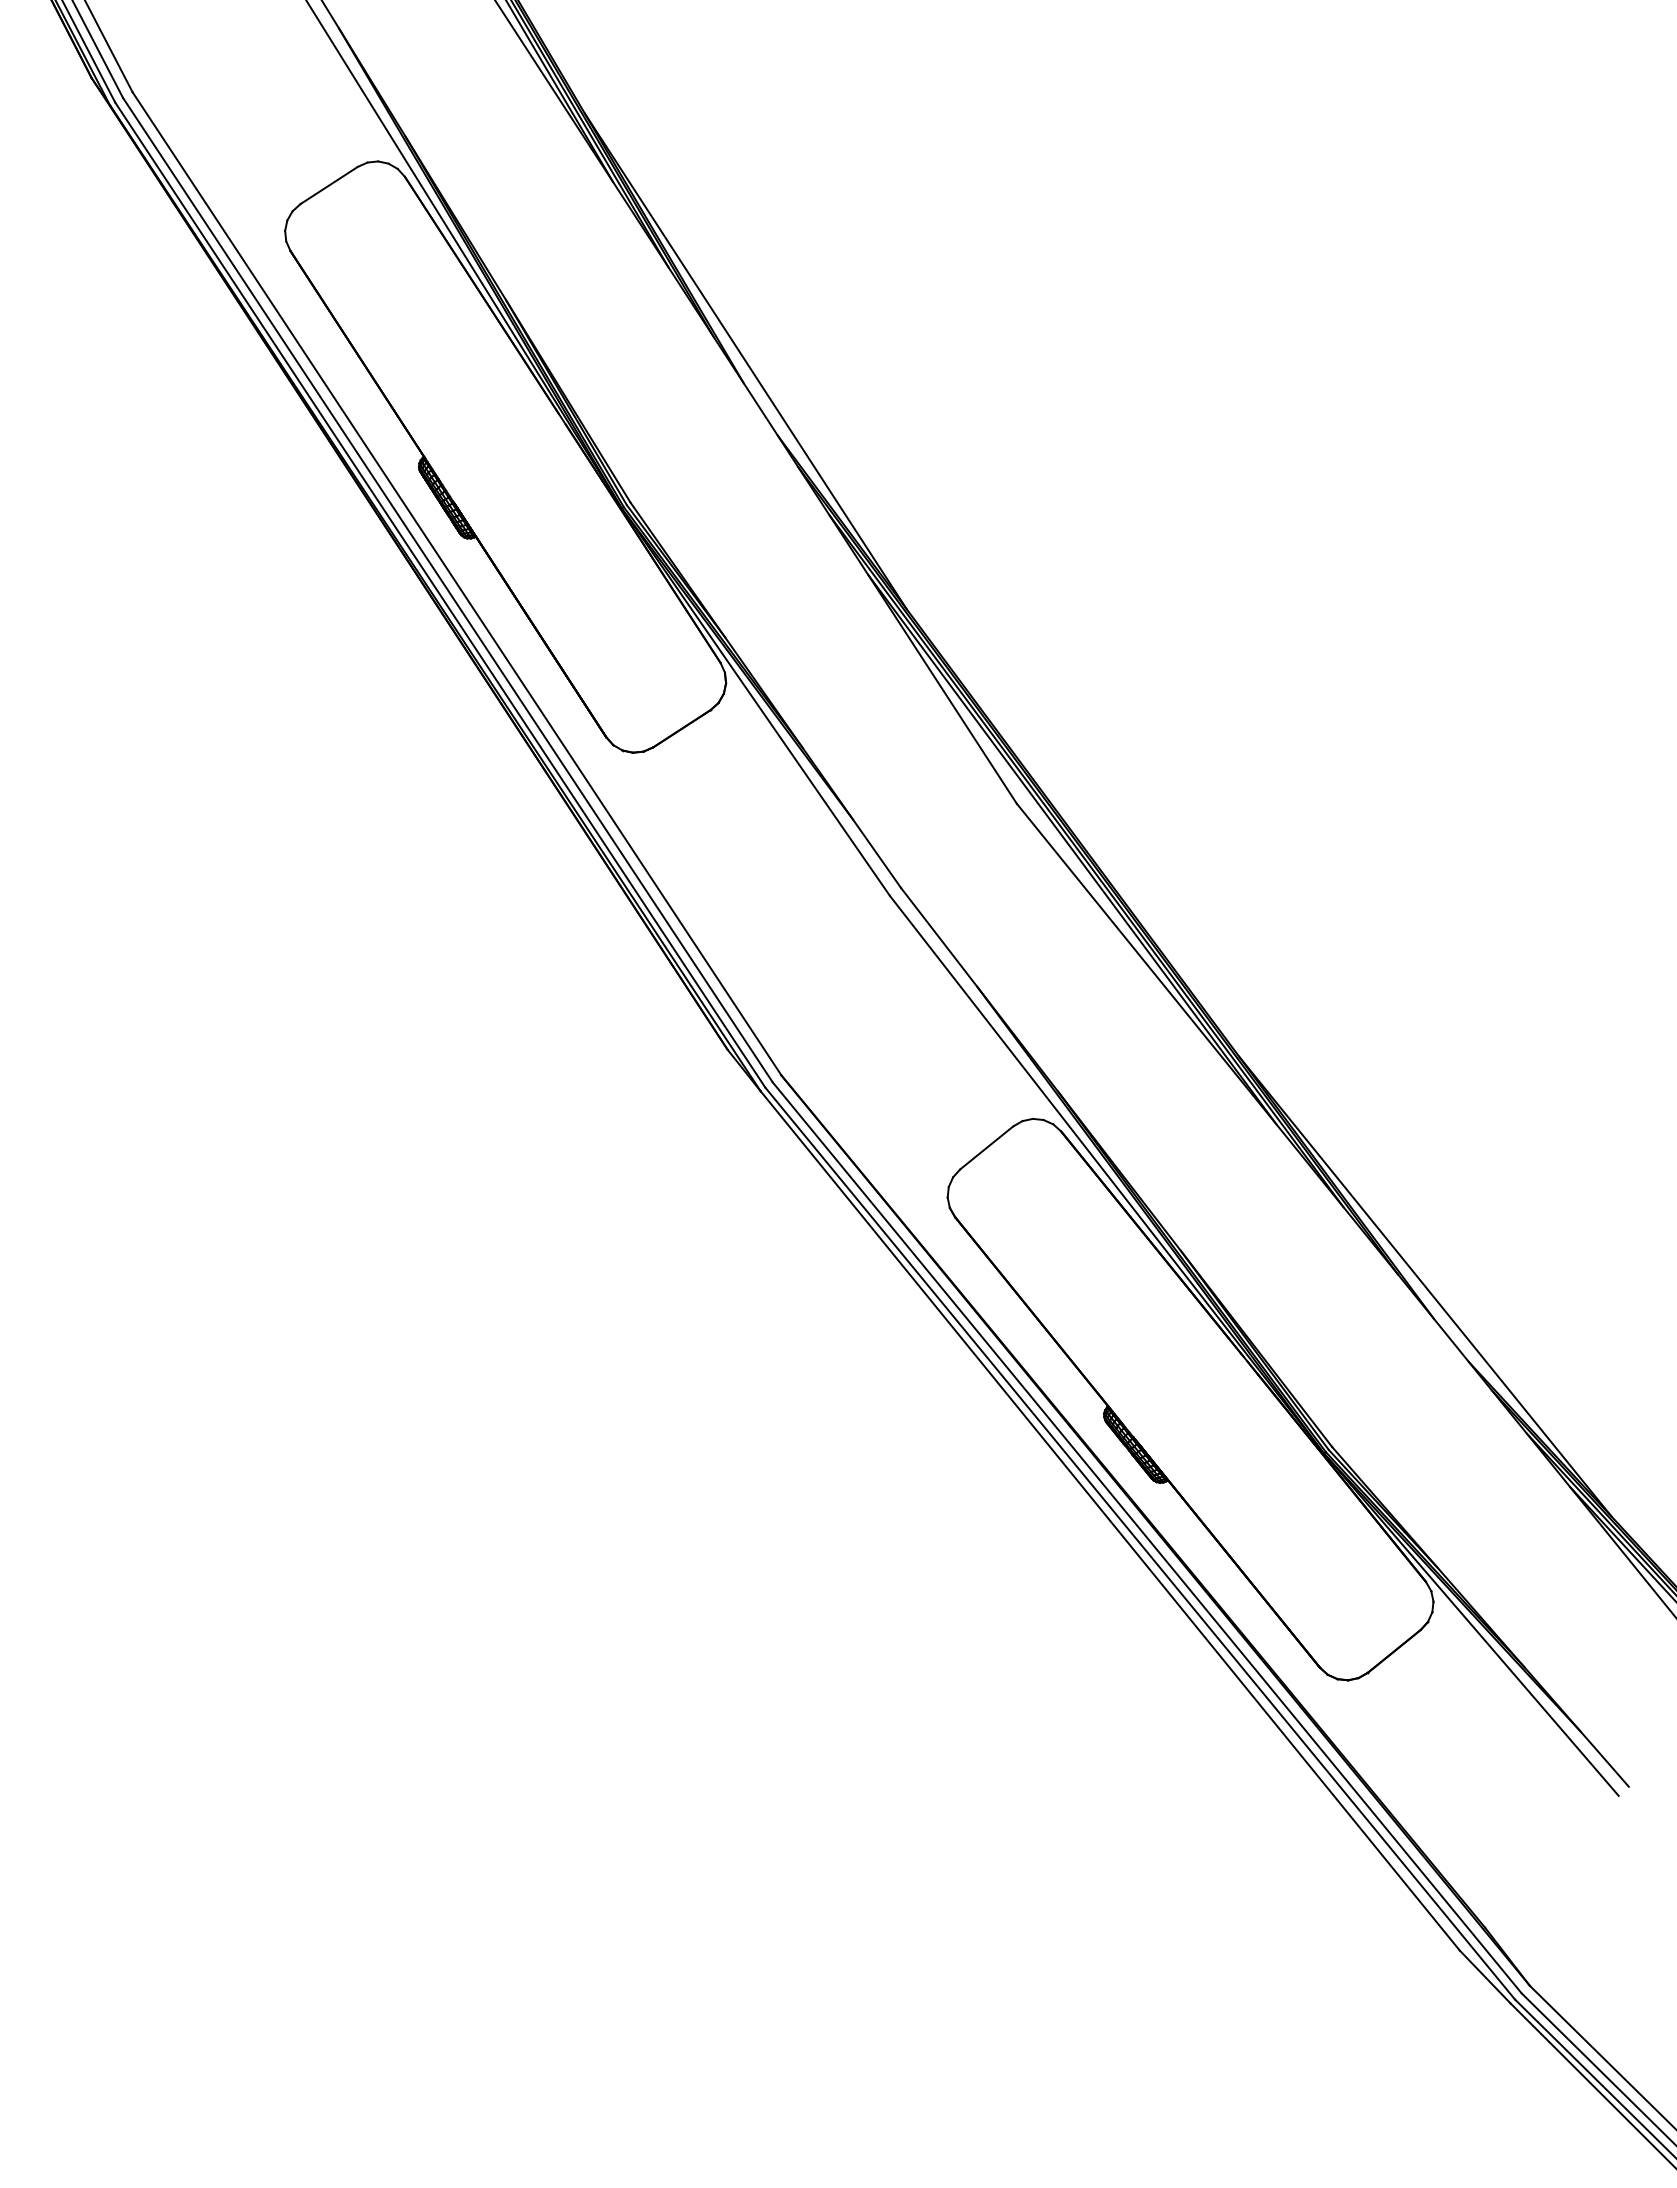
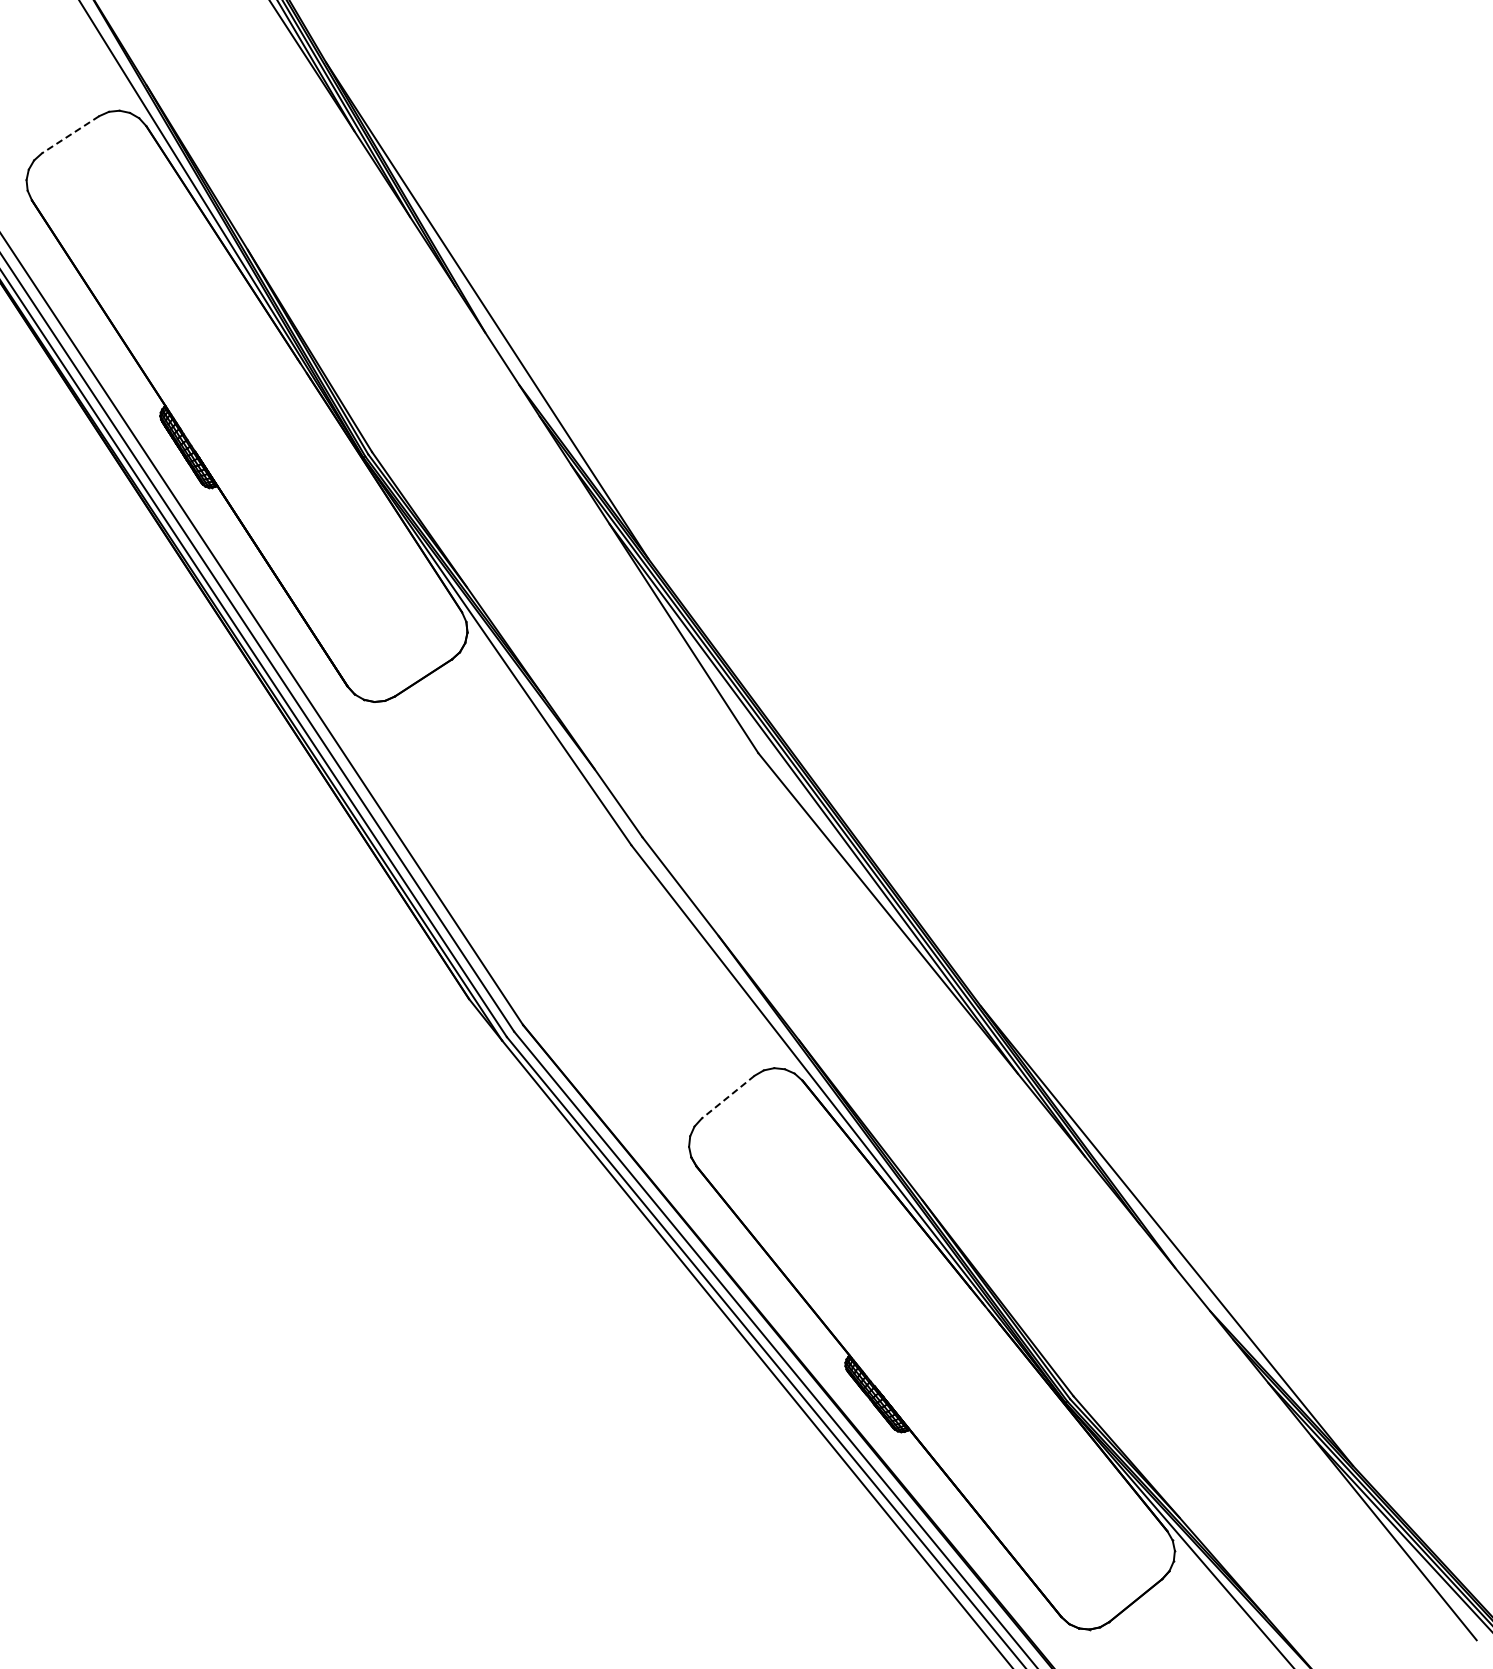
line: (328, 185) -> (69, 134), solid -> dashed
line: (986, 1148) -> (727, 1097), solid -> dashed

